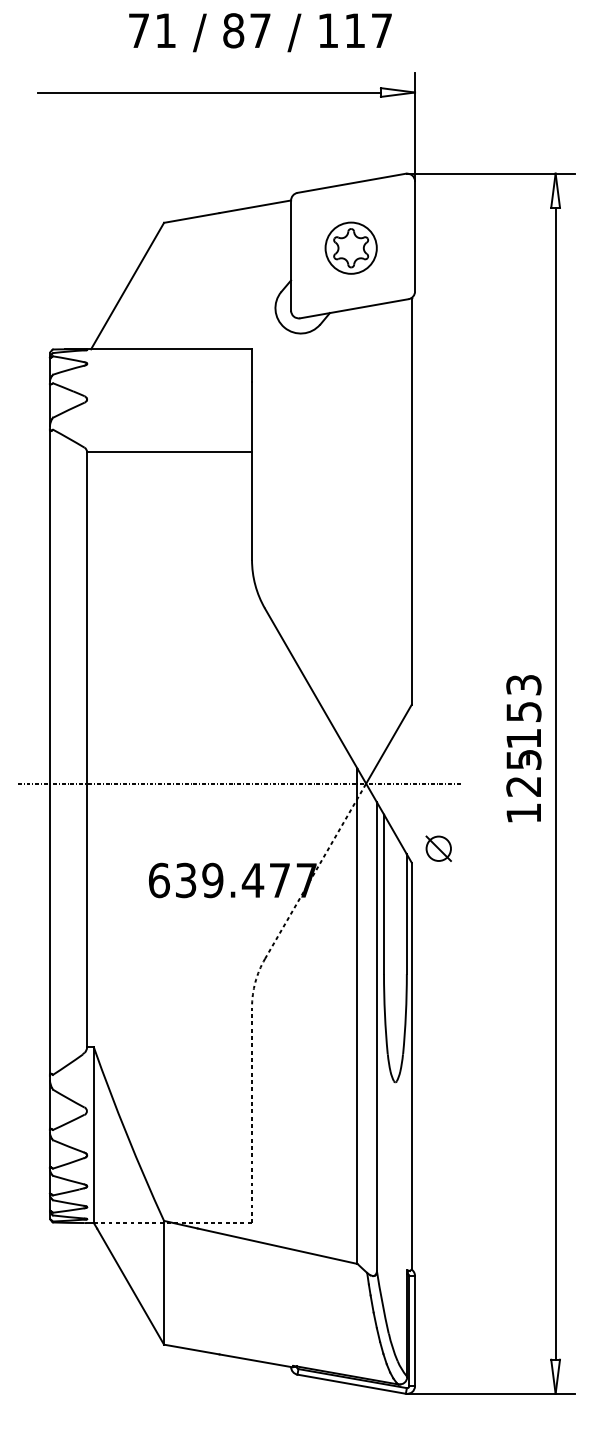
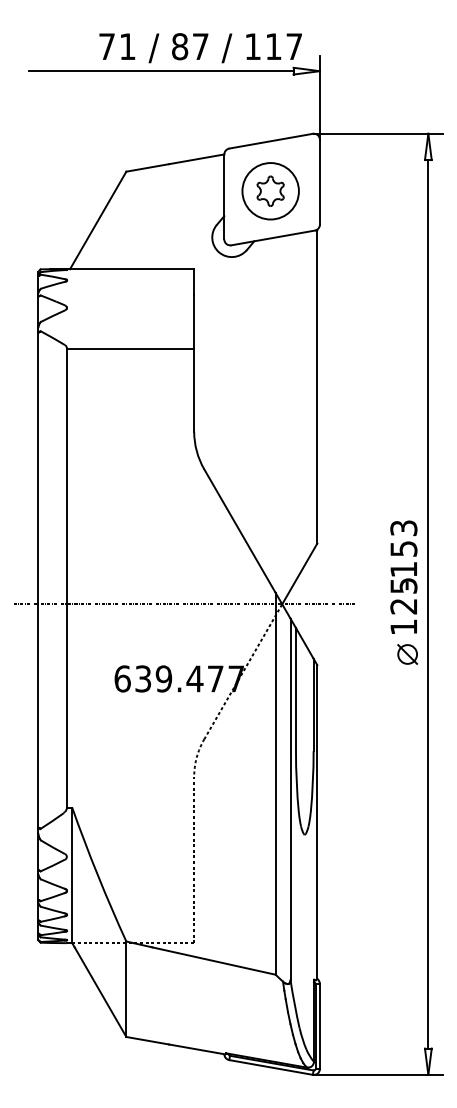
text: (260, 32) -> (200, 48), moved
circle: (350, 247) -> (270, 190), size x1.43
part: (438, 848) -> (407, 654), moved

